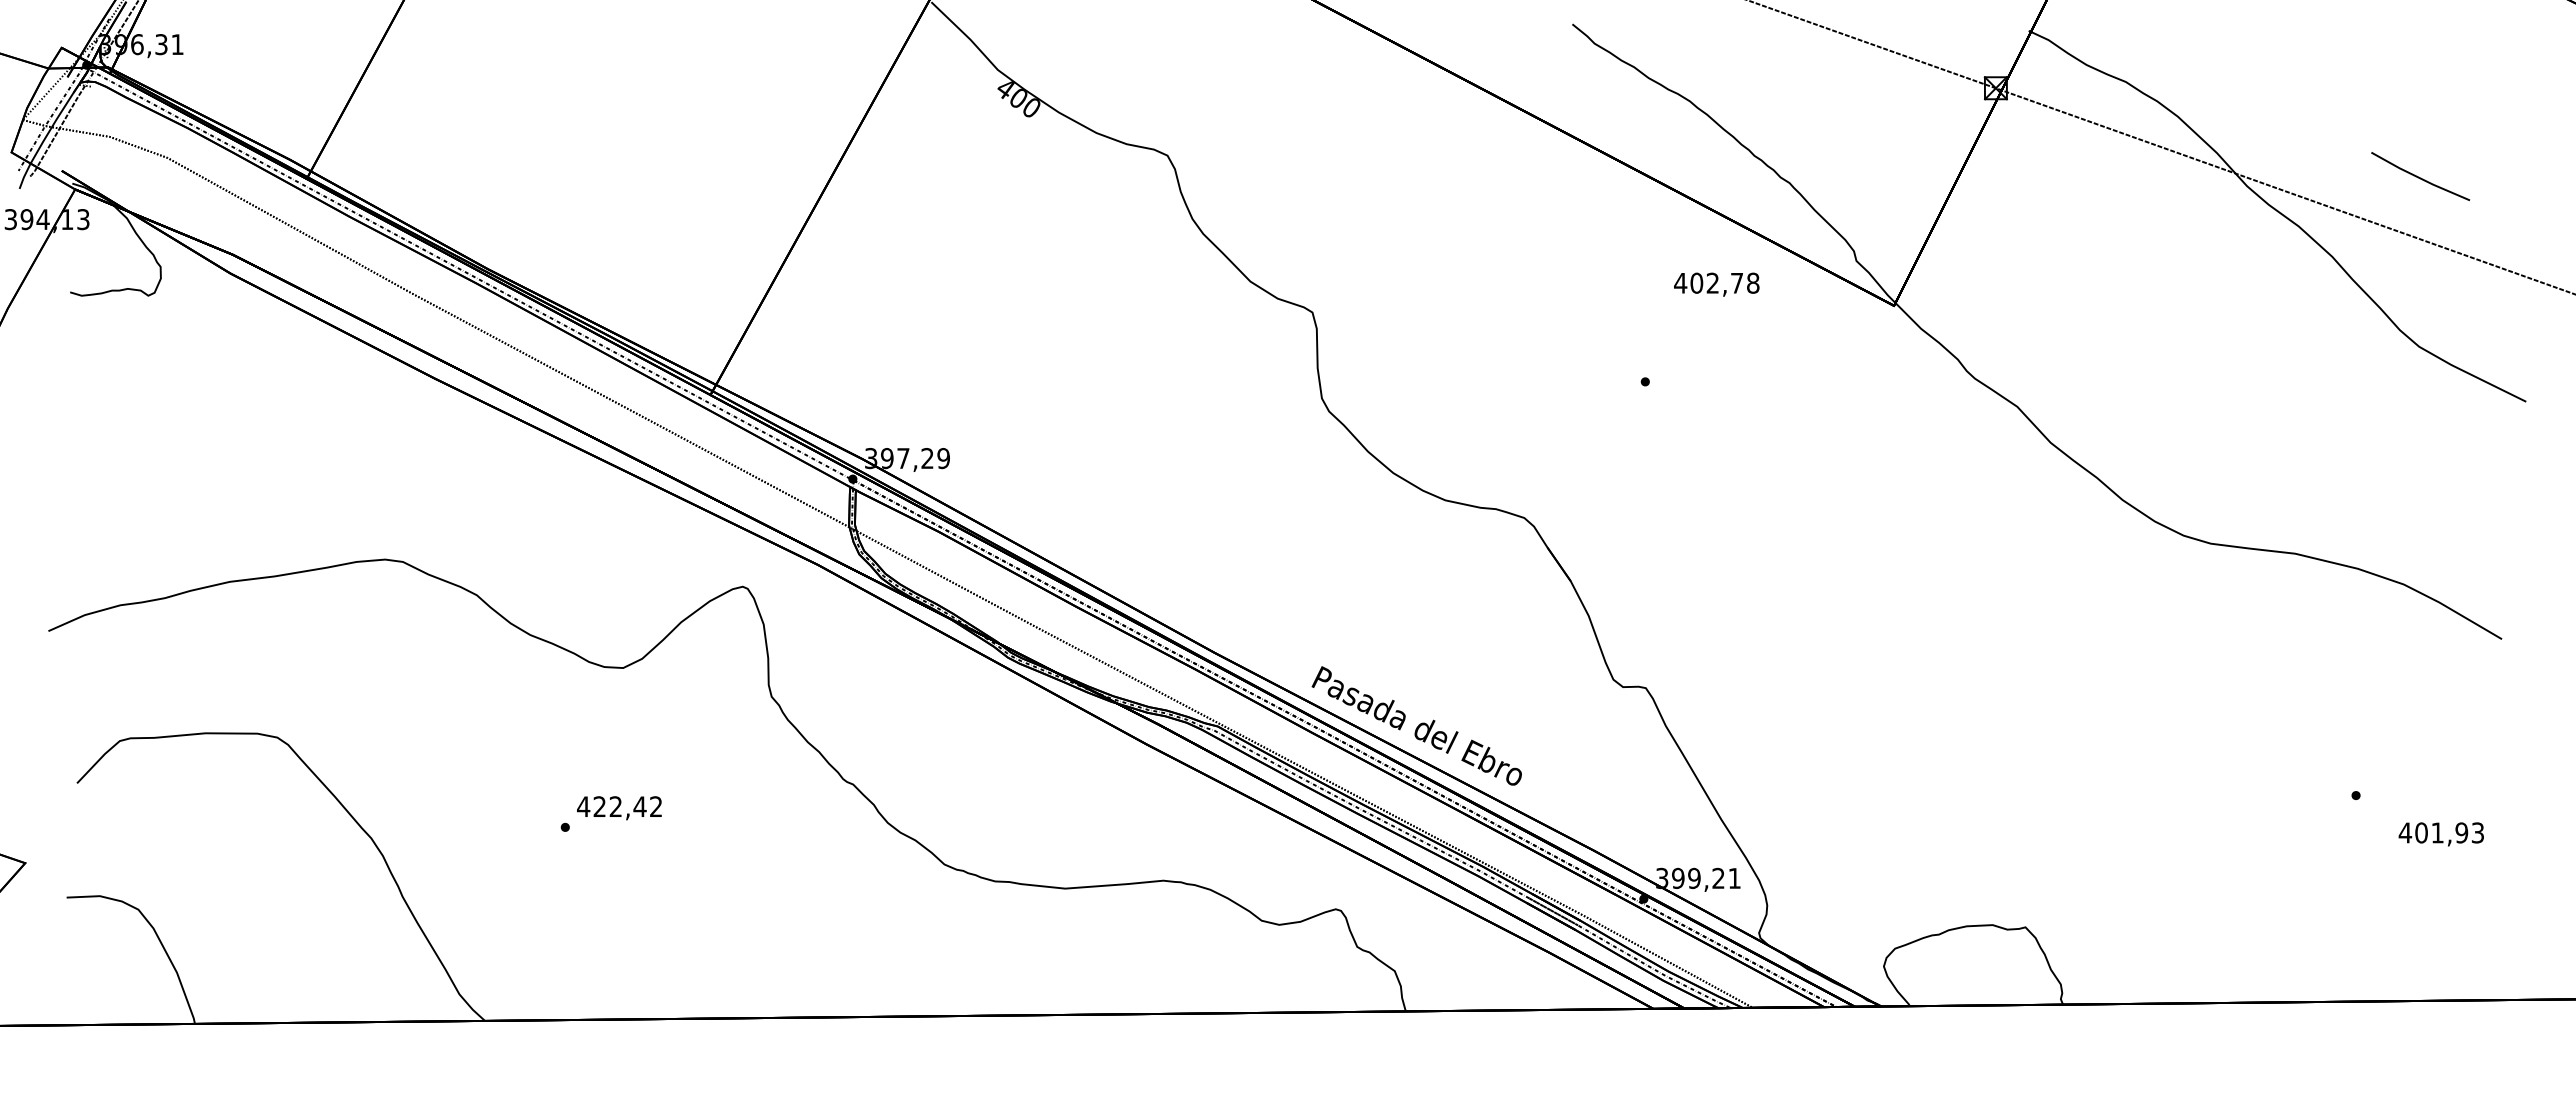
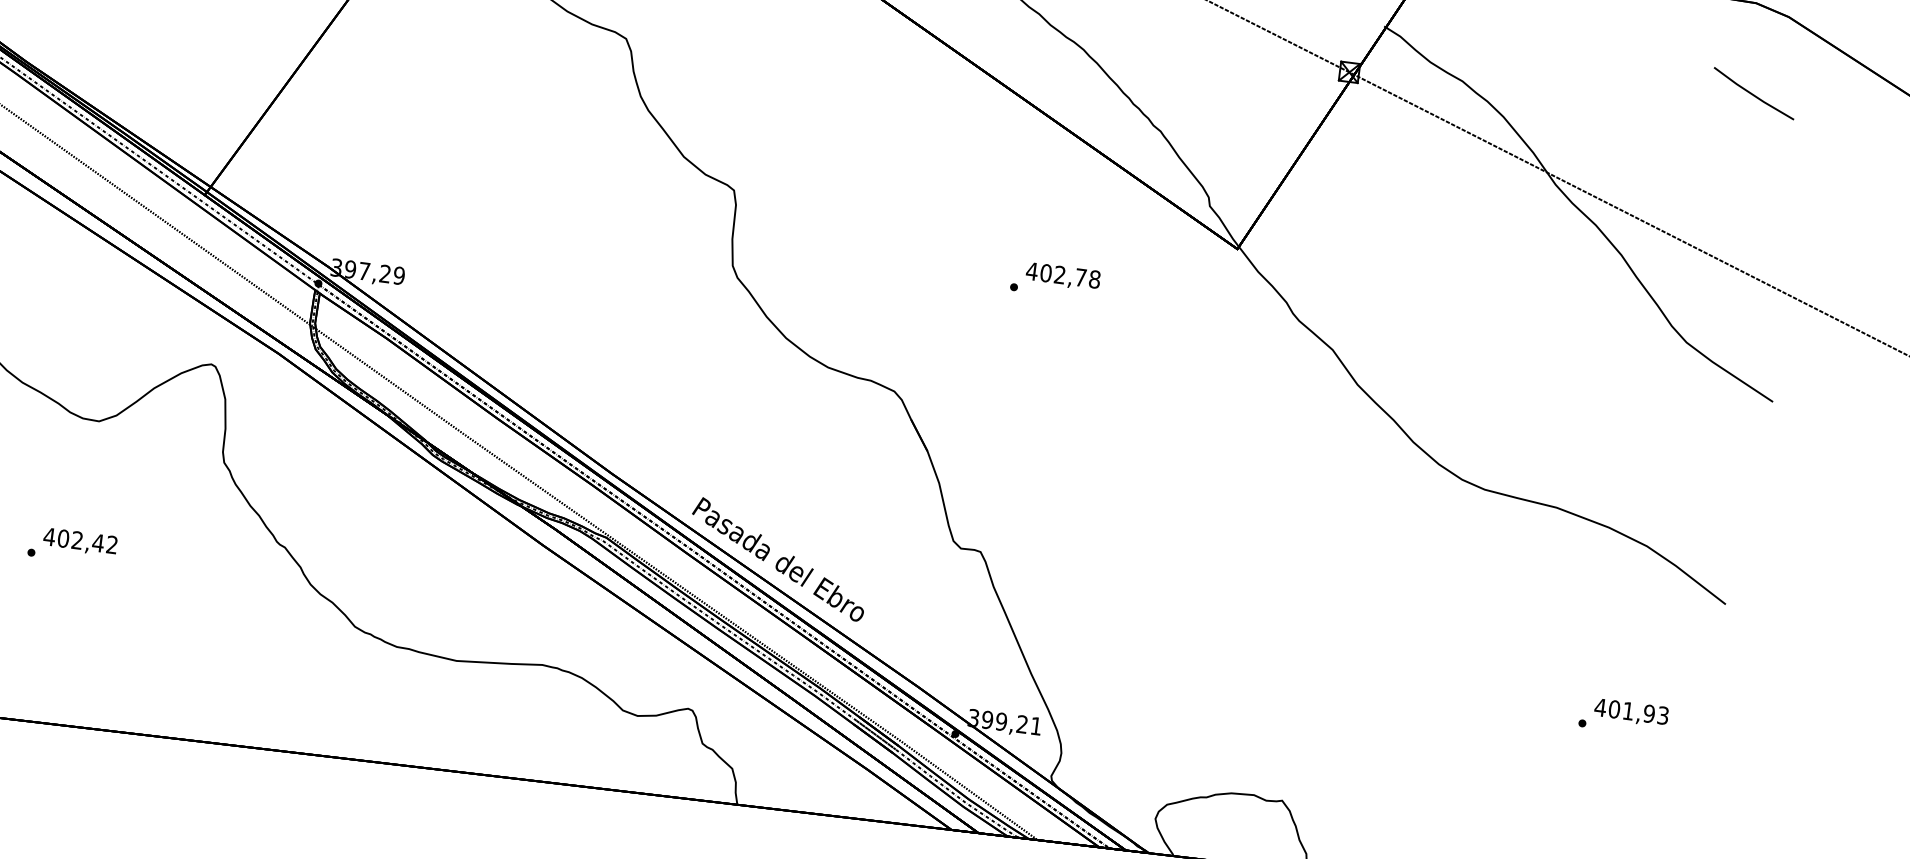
line: (2420, 177) -> (1753, 94), moved
text: (1716, 284) -> (1062, 276), moved
text: (599, 806) -> (63, 538), 422,42 -> 402,42
text: (2440, 834) -> (1630, 712), moved

